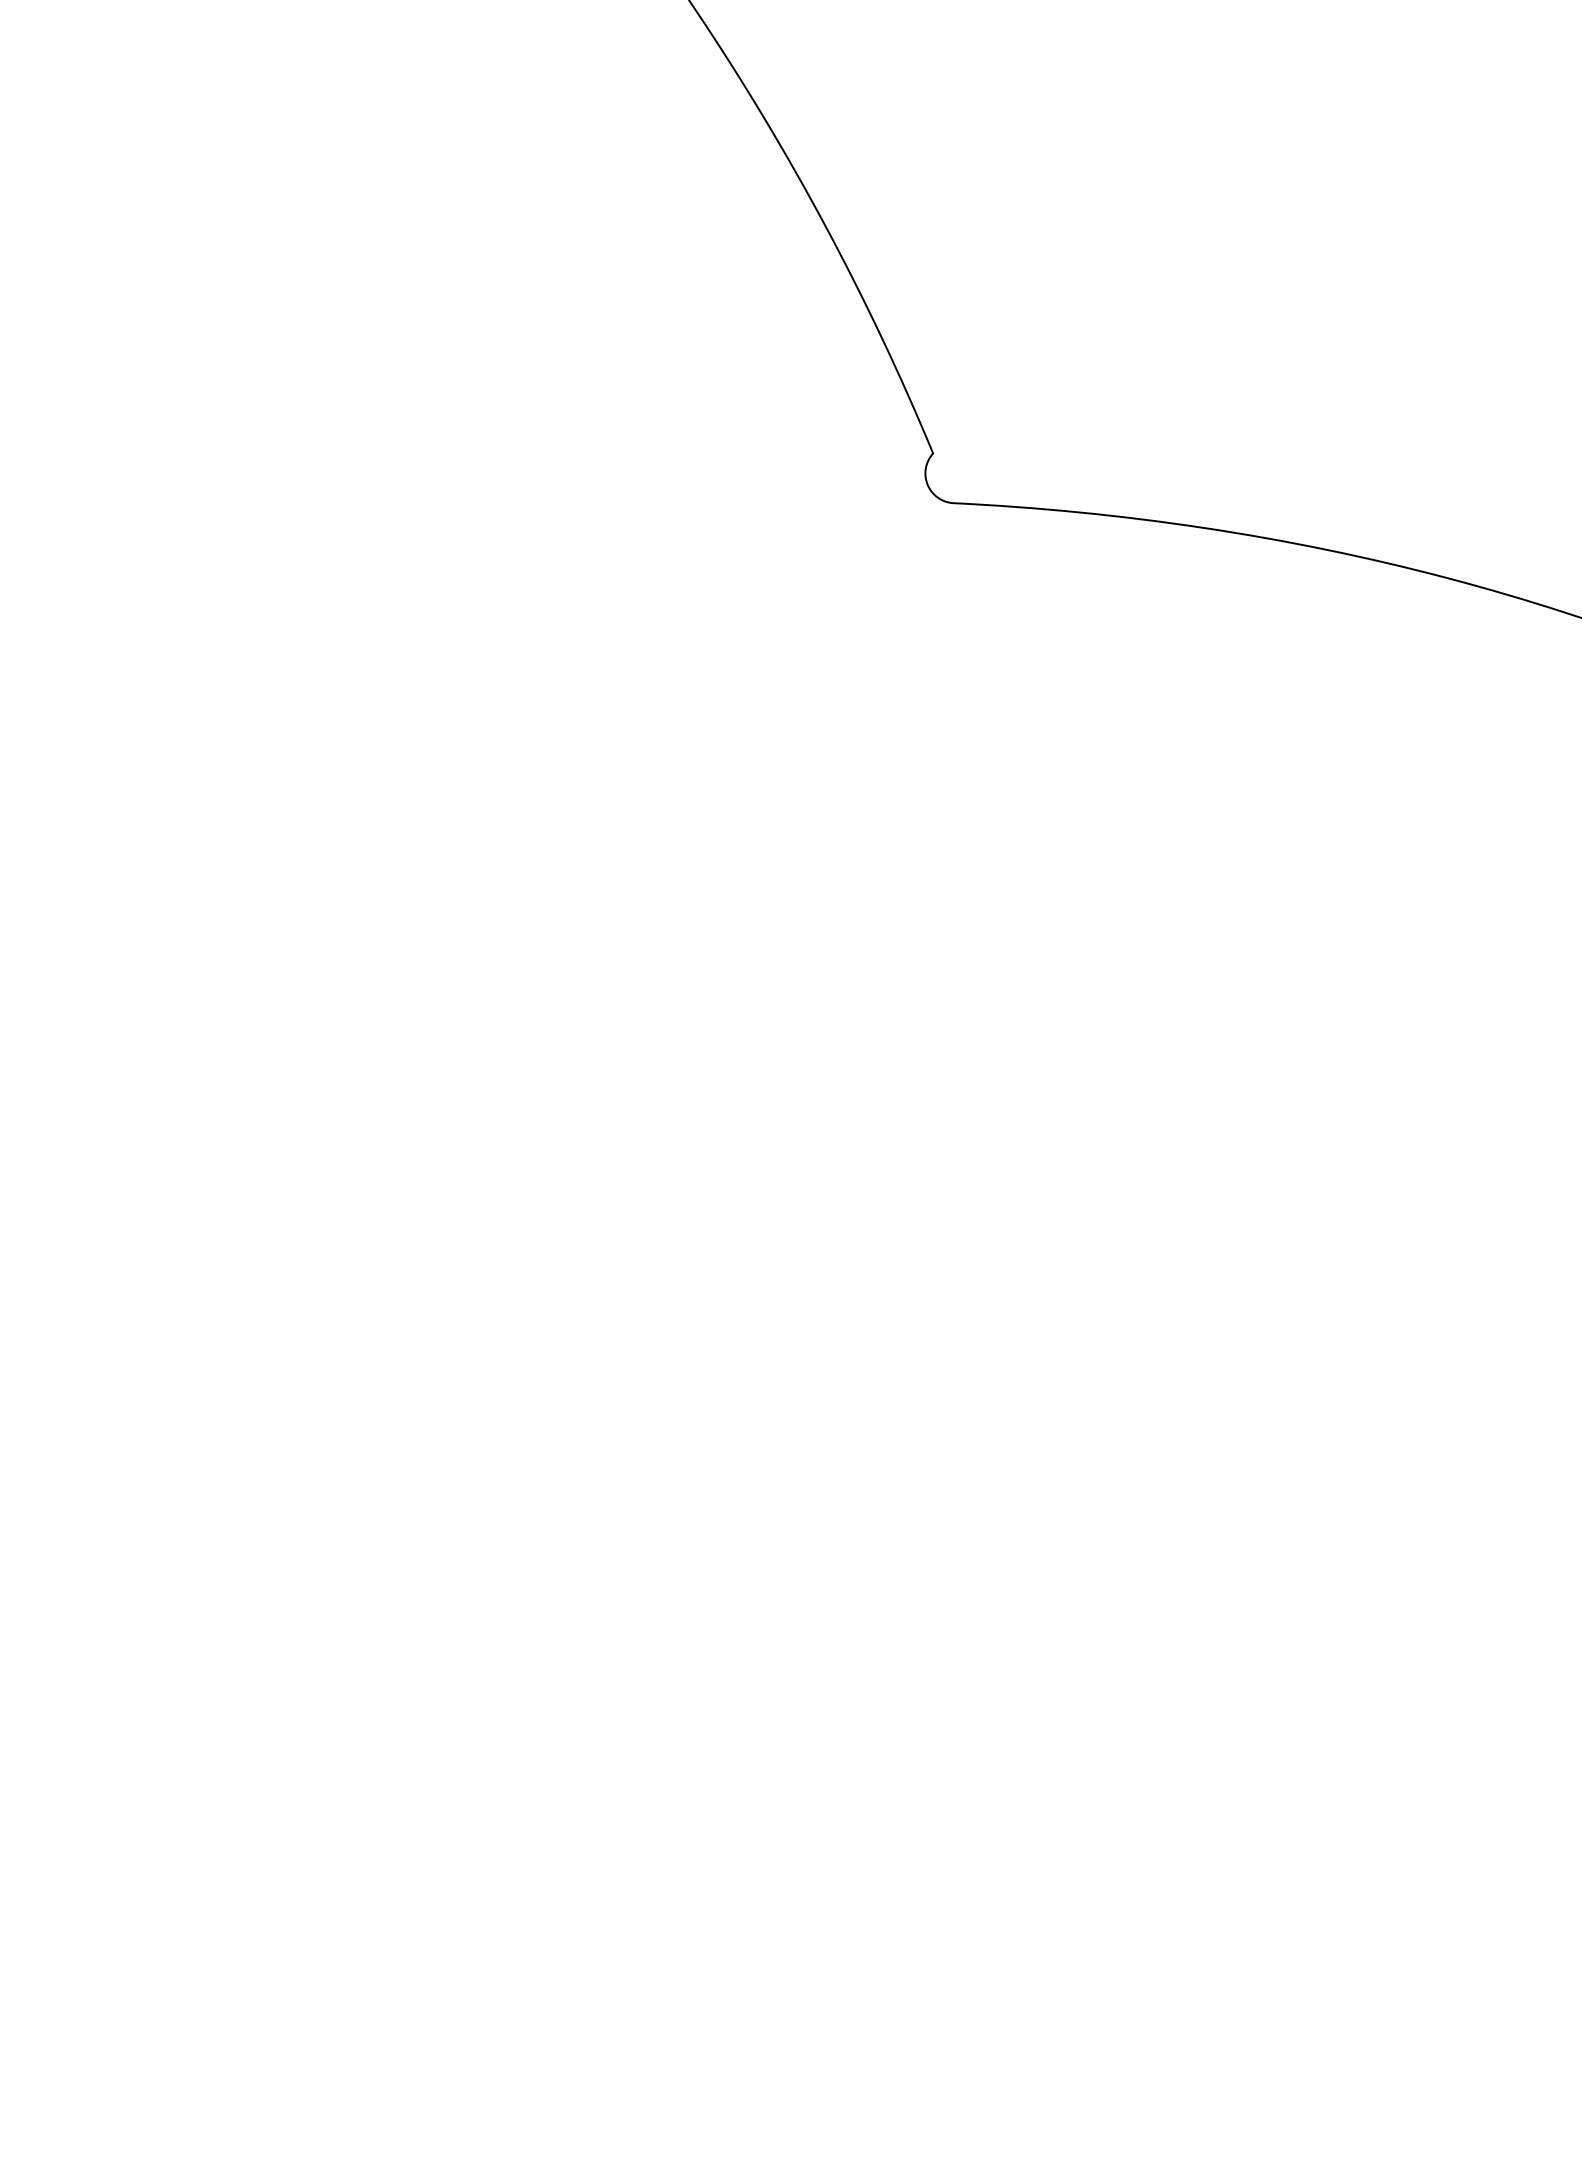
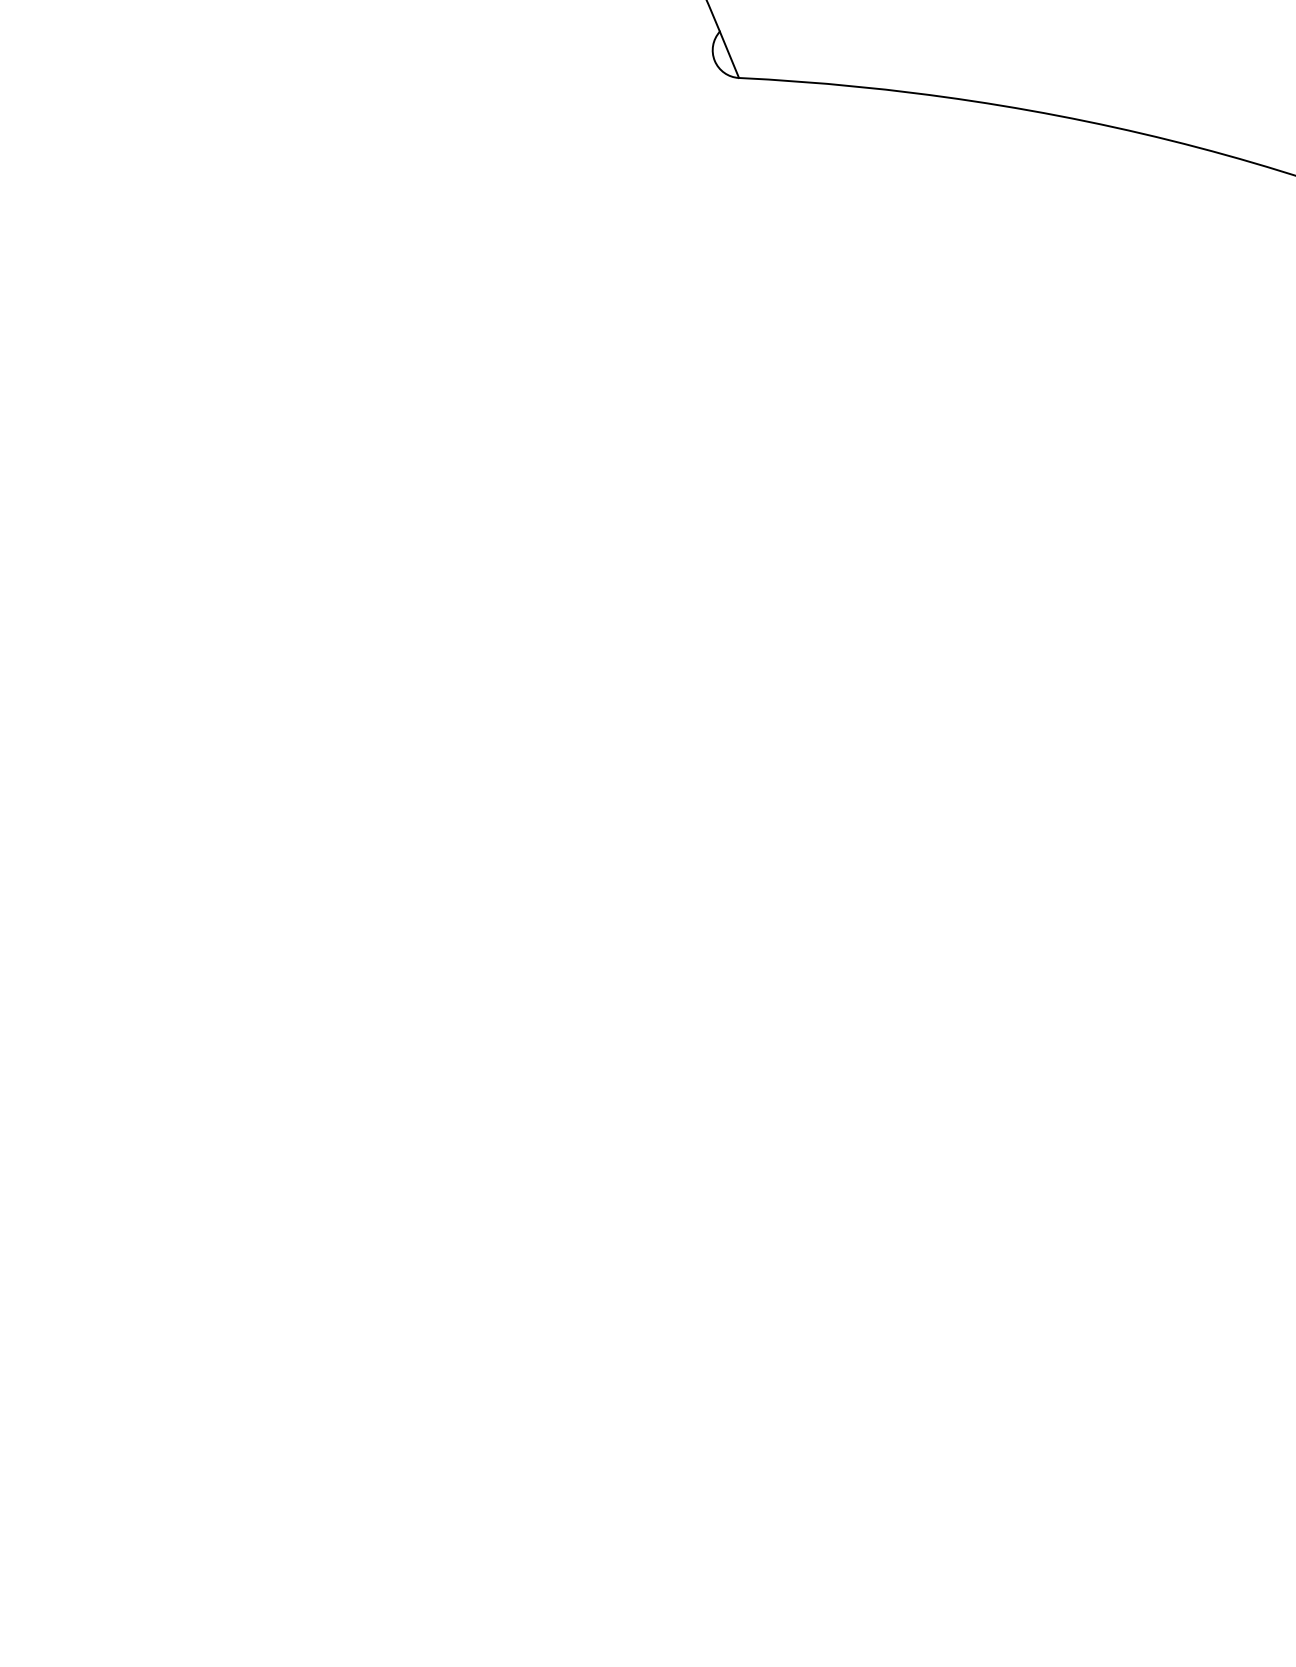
line: (943, 478) -> (729, 54), added

